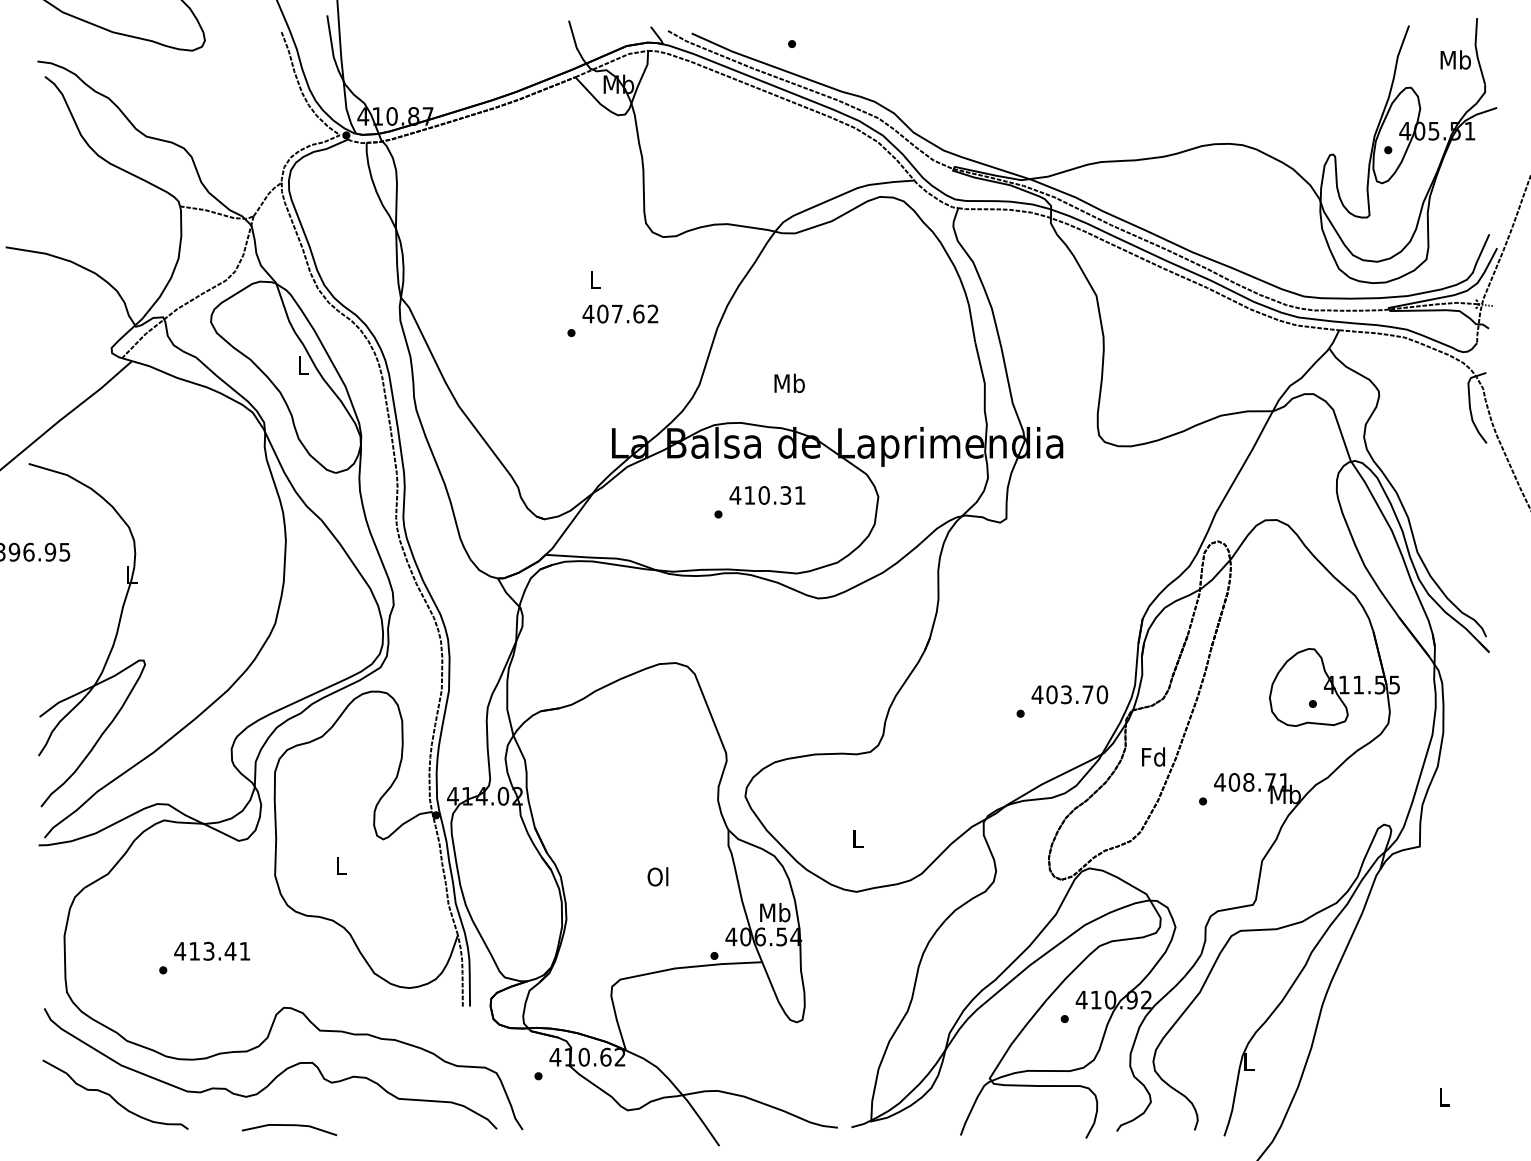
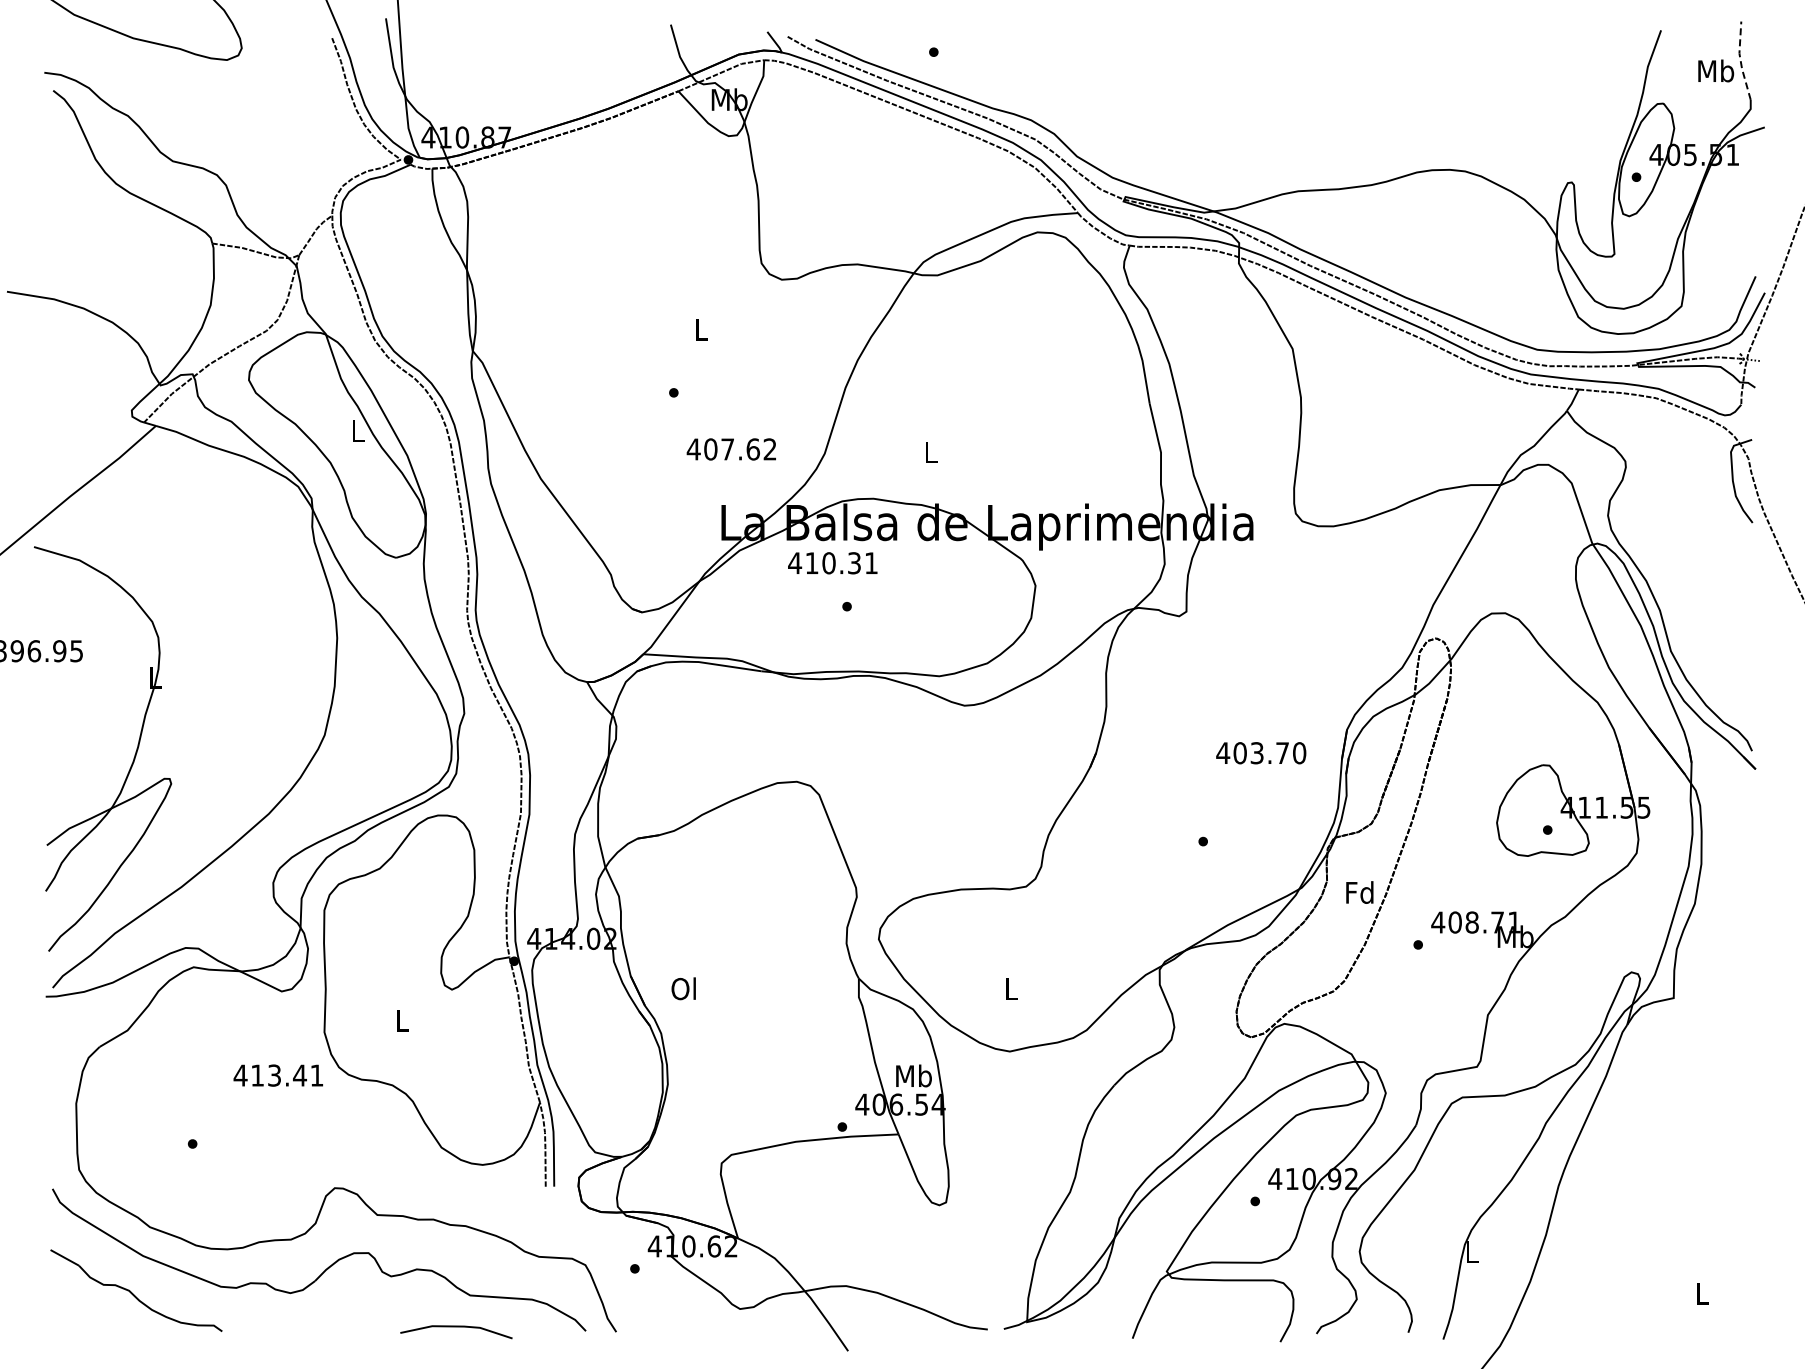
line: (1476, 51) -> (1740, 61), solid -> dashed
text: (619, 314) -> (730, 449), moved
text: (789, 382) -> (930, 451), Mb -> L
text: (767, 495) -> (832, 563), moved
text: (1070, 695) -> (1261, 753), moved
text: (657, 876) -> (683, 988), moved
text: (211, 951) -> (277, 1075), moved
line: (289, 1126) -> (456, 1327), moved

